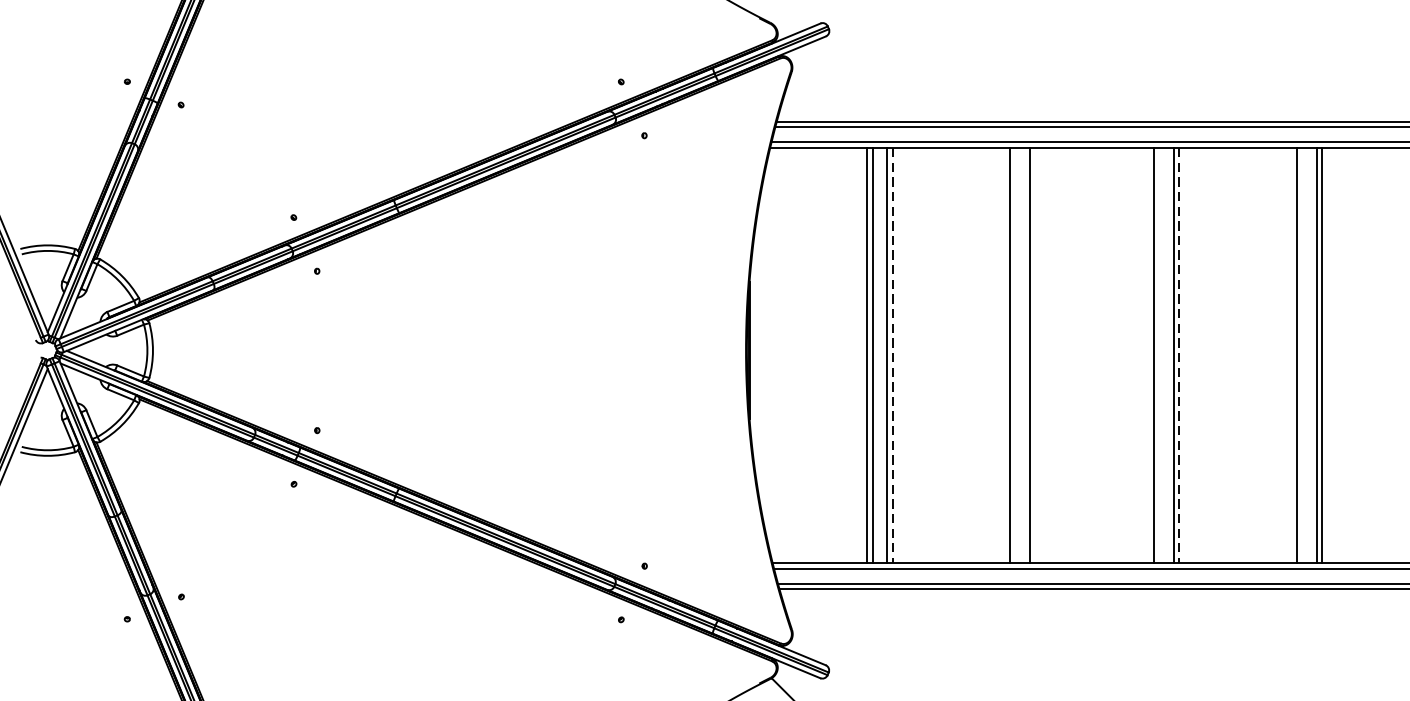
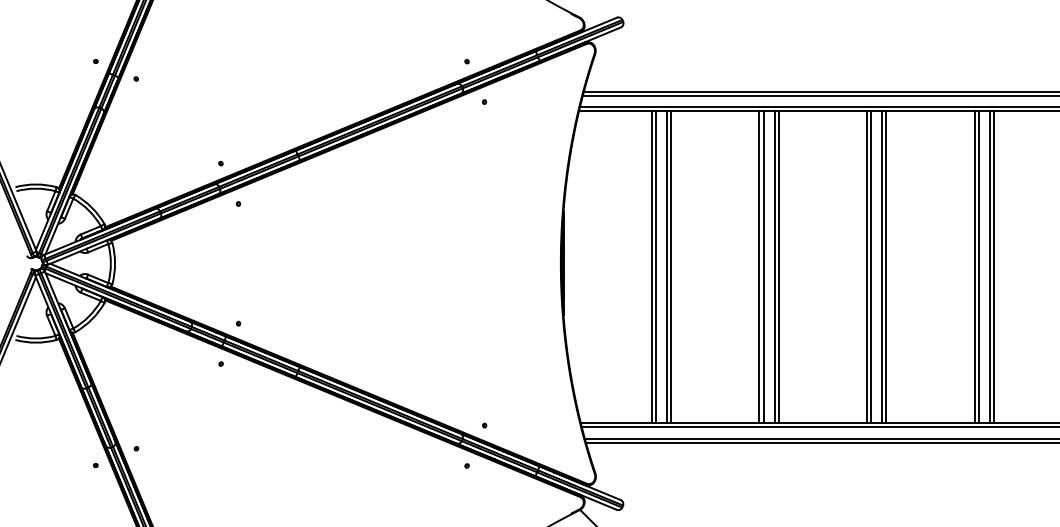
line: (893, 355) -> (671, 267), dashed -> solid
line: (1015, 355) -> (763, 267), added
line: (1035, 355) -> (778, 267), added
line: (1159, 355) -> (871, 267), added
line: (1179, 355) -> (886, 267), dashed -> solid
line: (1301, 355) -> (978, 267), added

